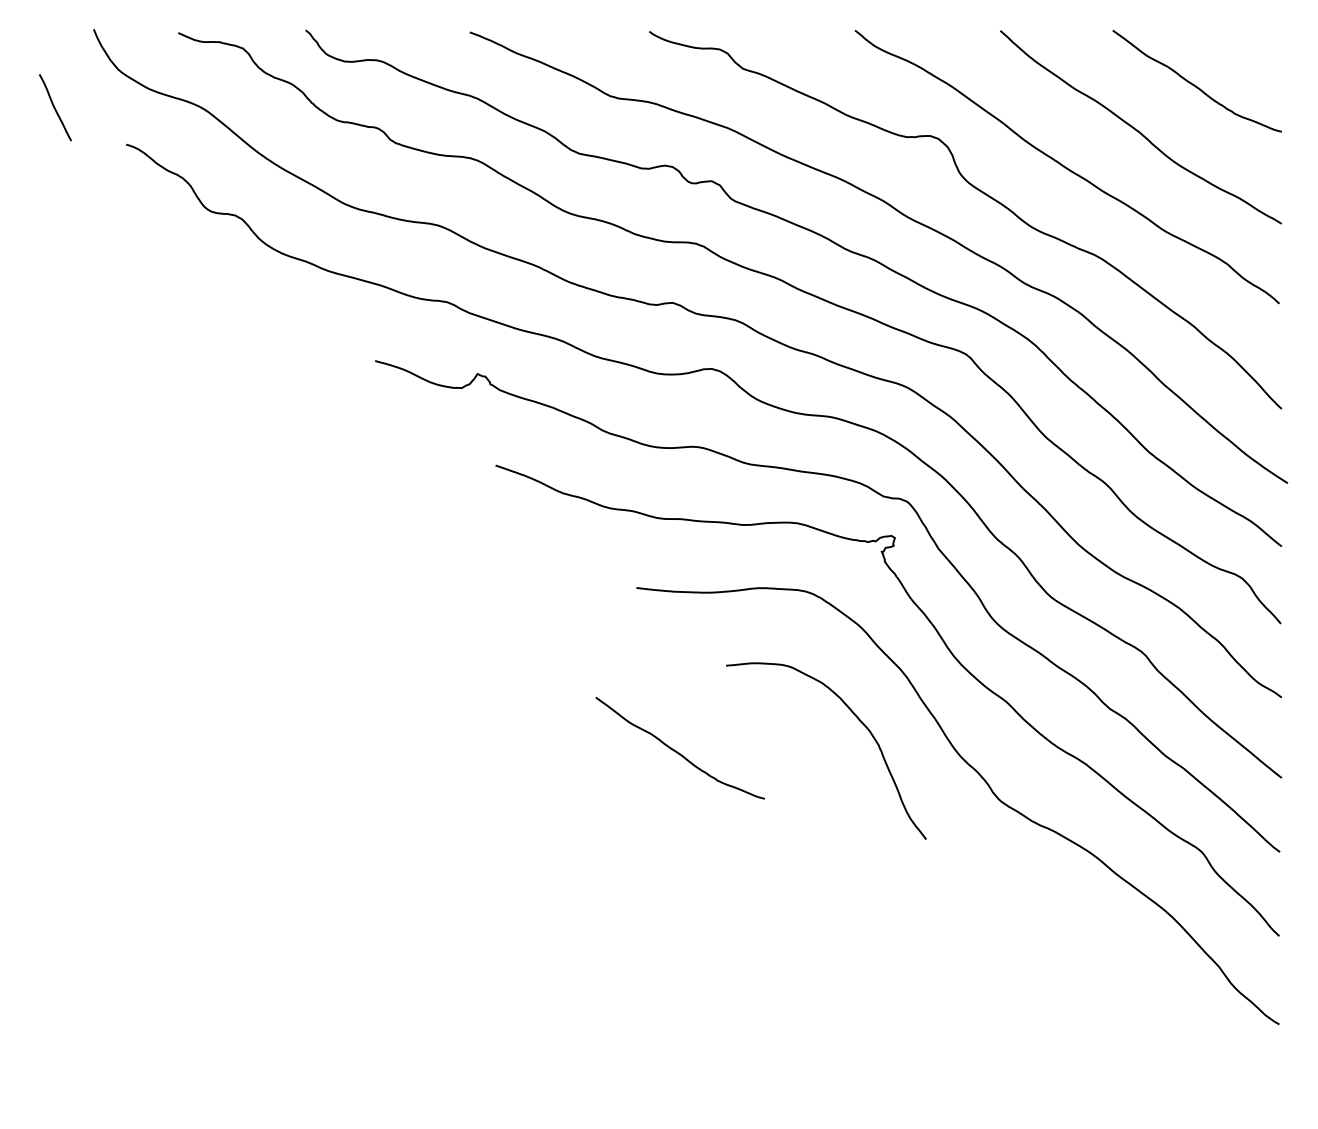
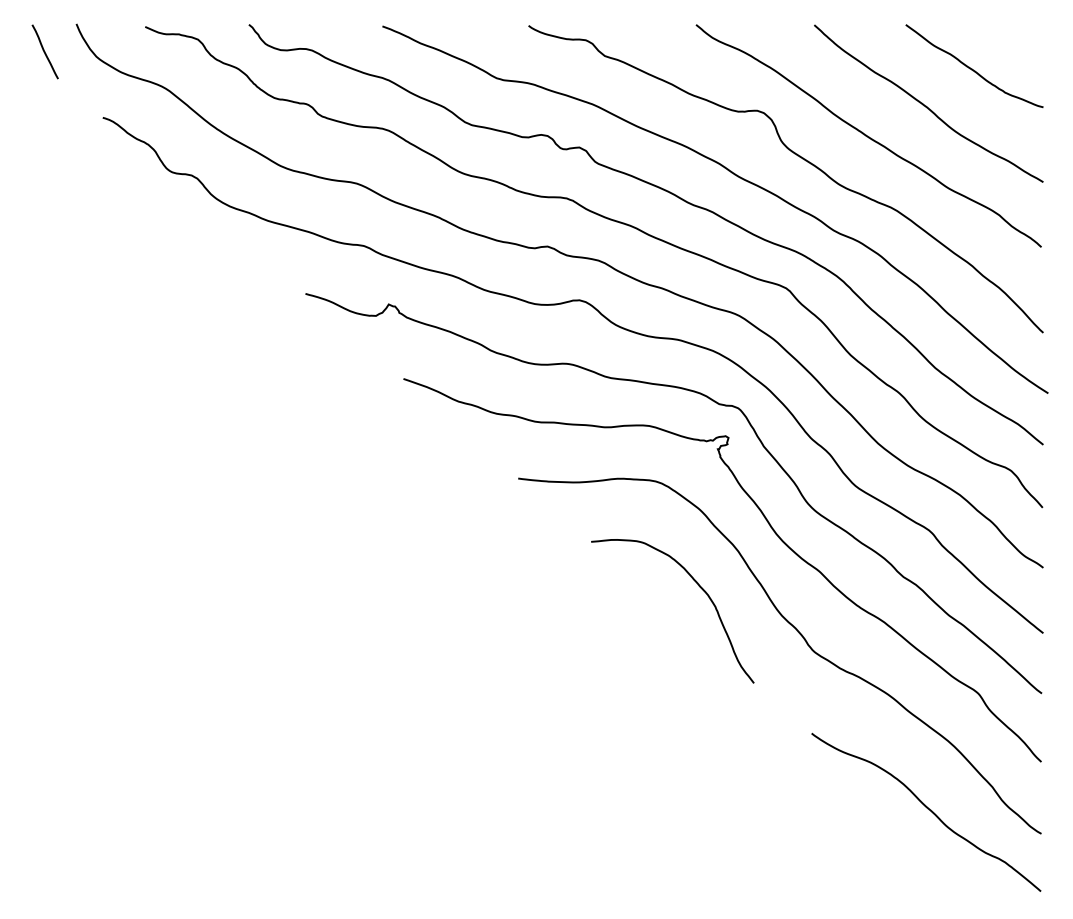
curve: (55, 107) -> (45, 51), moved
curve: (676, 750) -> (550, 610), removed
curve: (1140, 994) -> (928, 809), added

